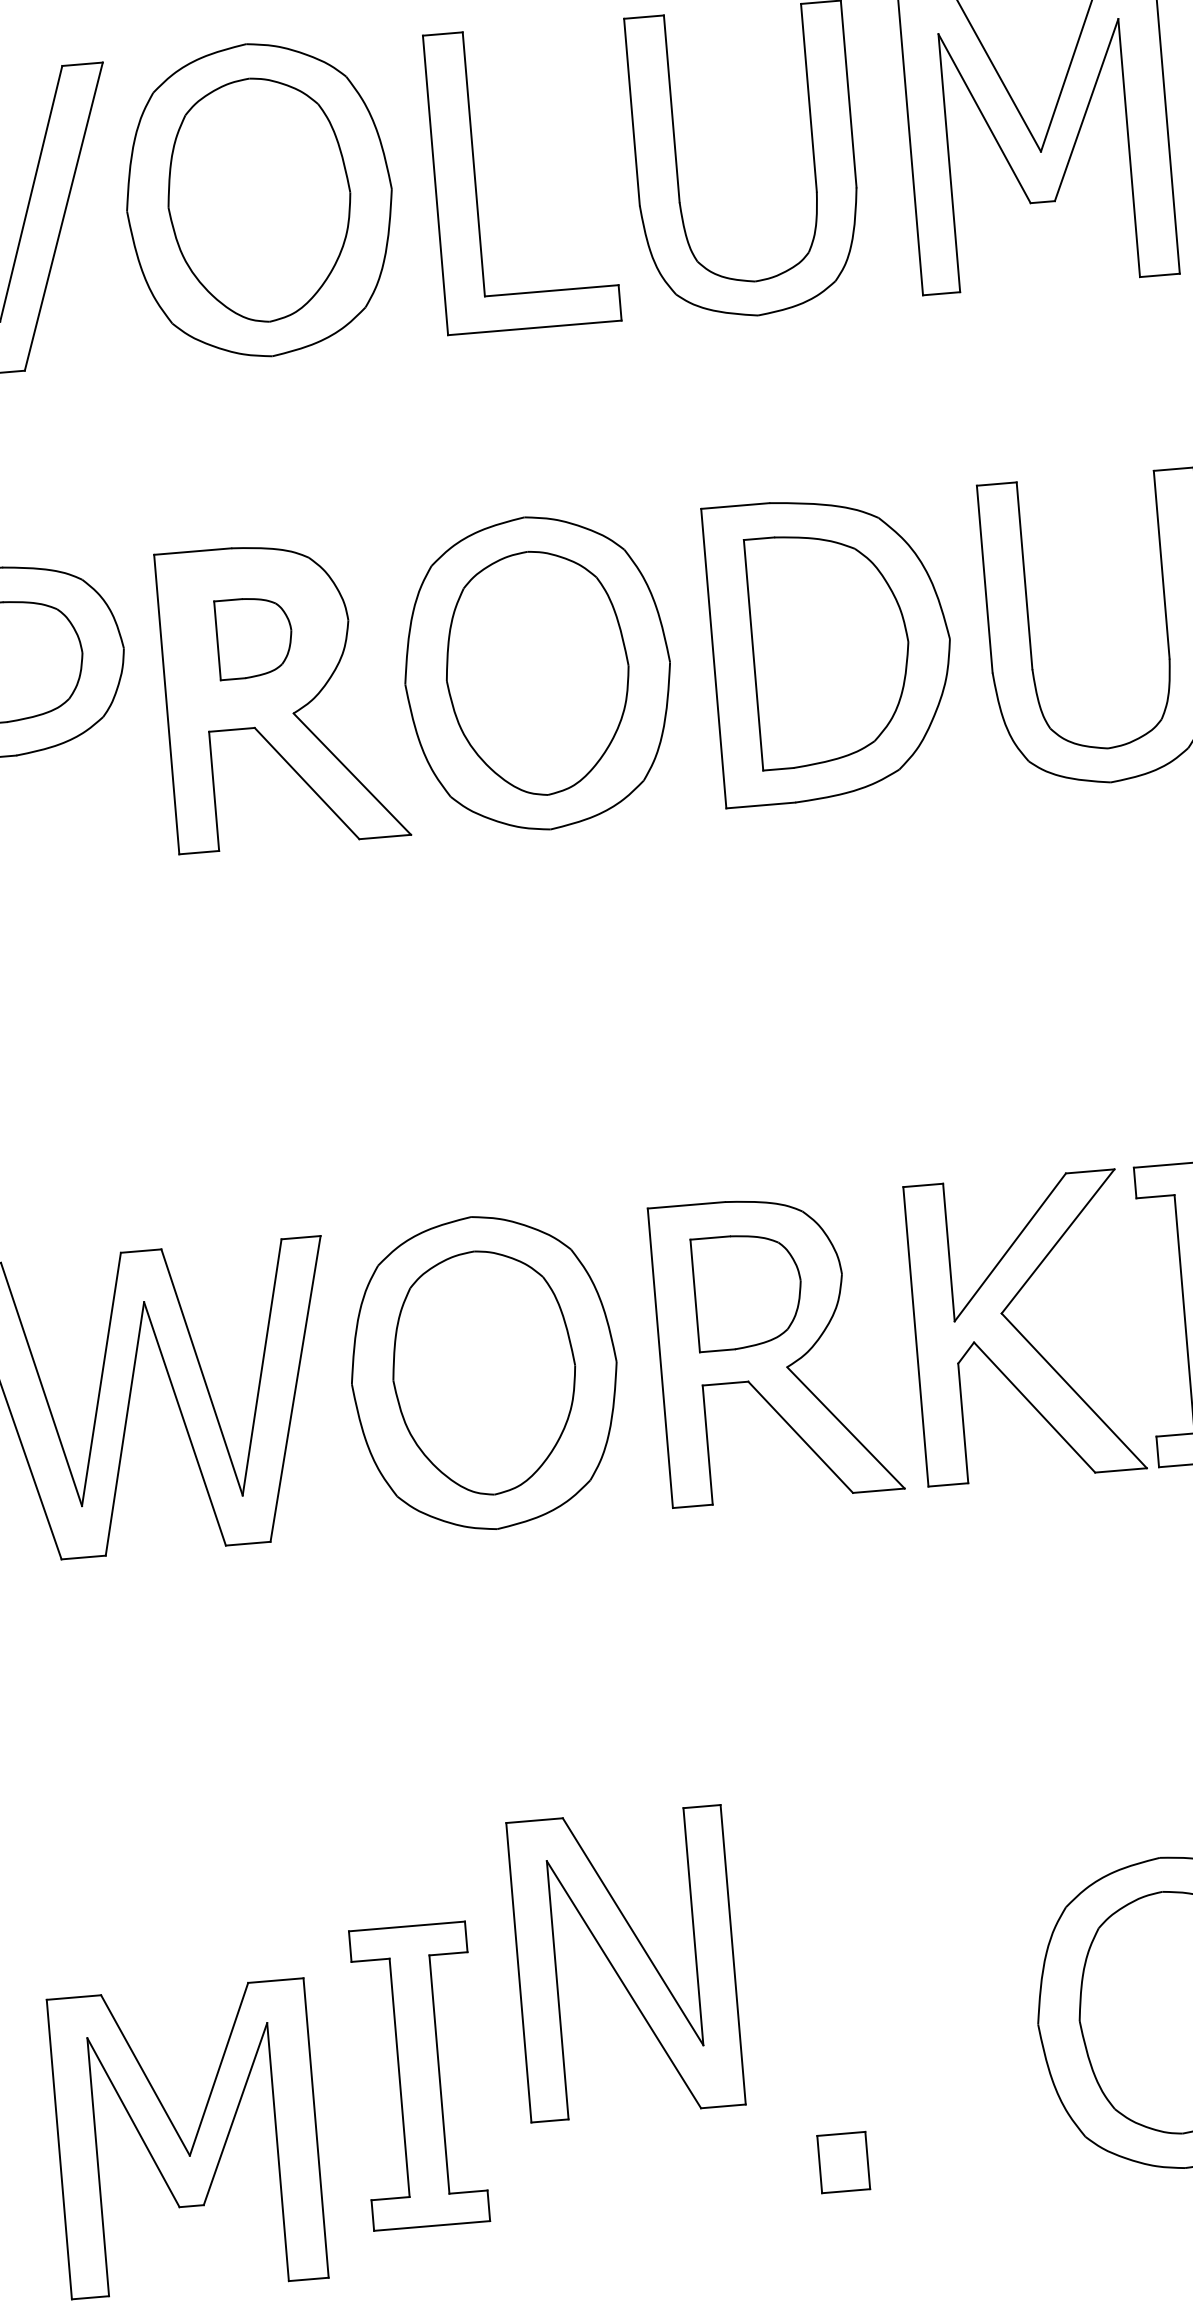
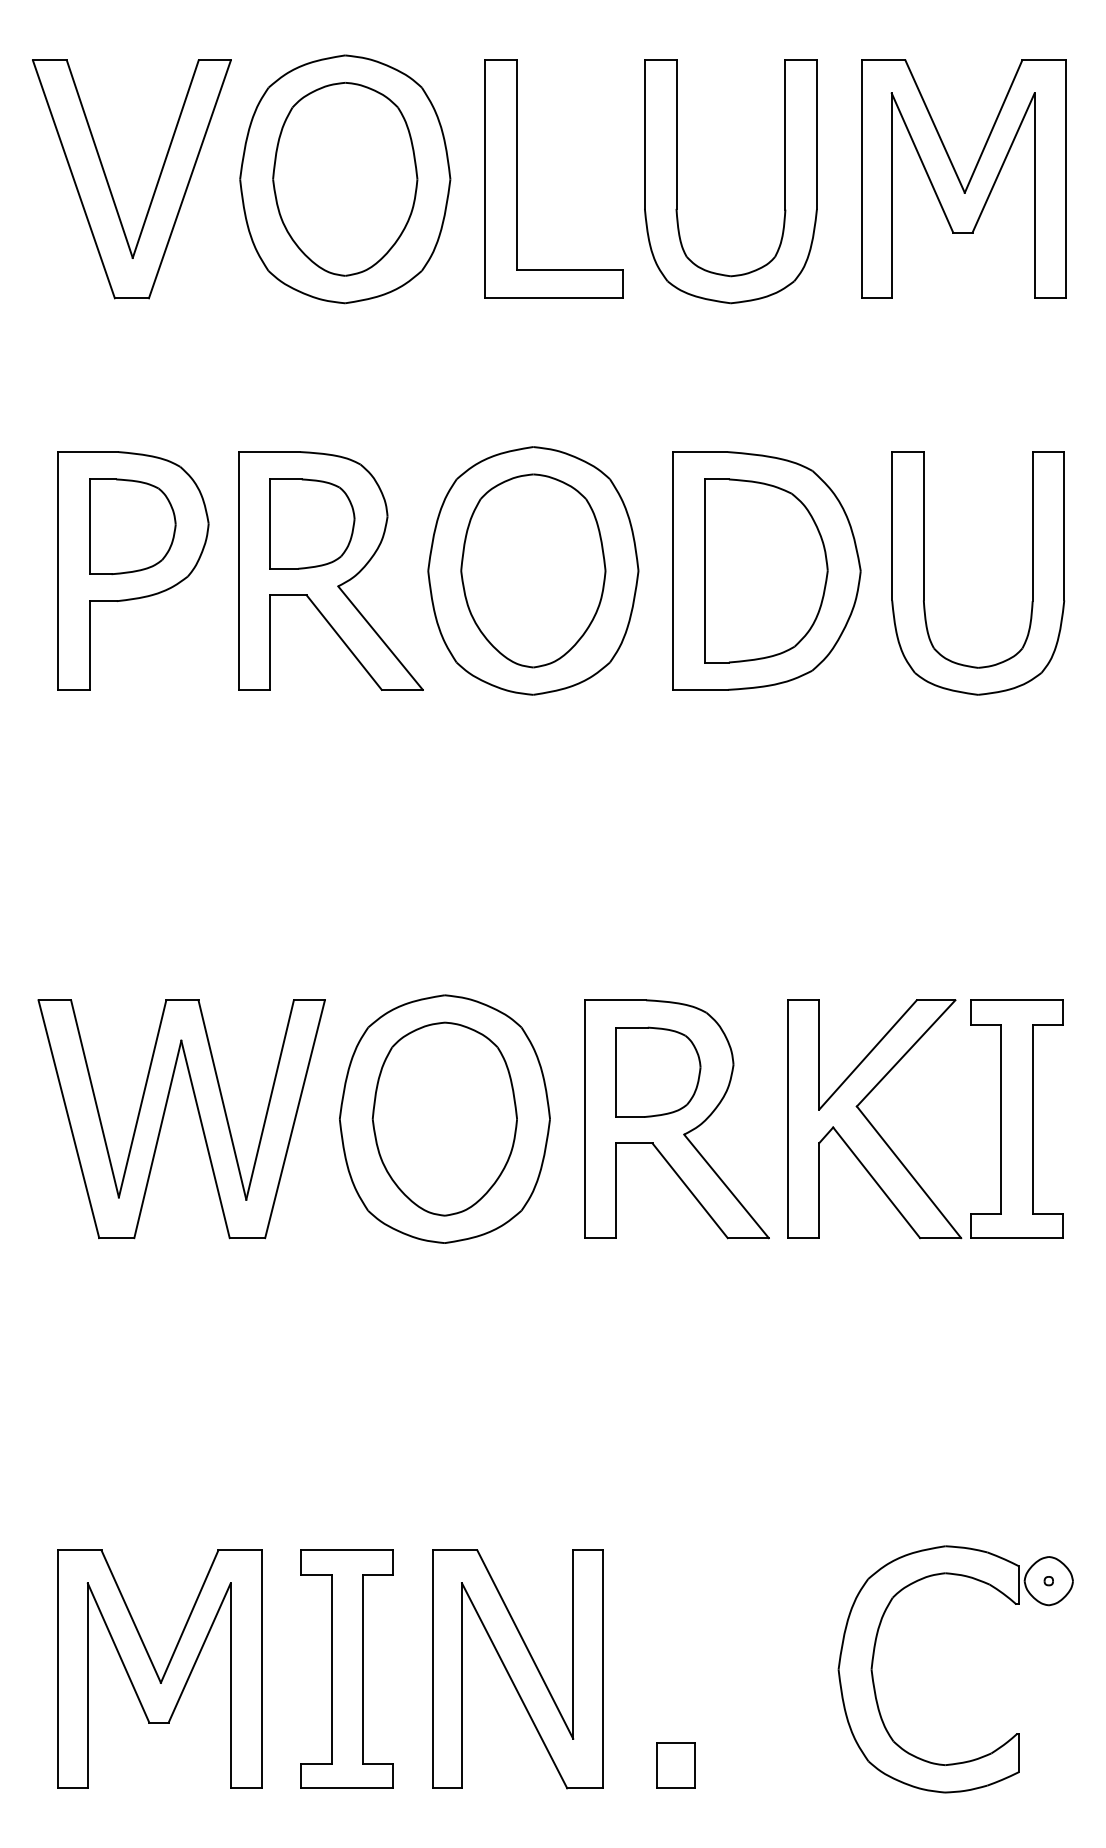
part: (254, 637) -> (312, 523), size x1.43
part: (625, 1963) -> (517, 1669), moved
part: (186, 2137) -> (159, 1668), moved

